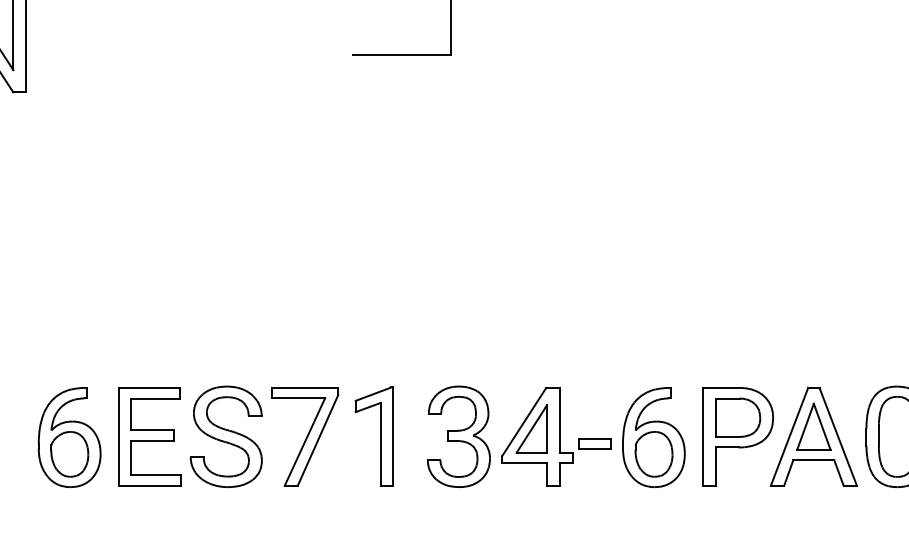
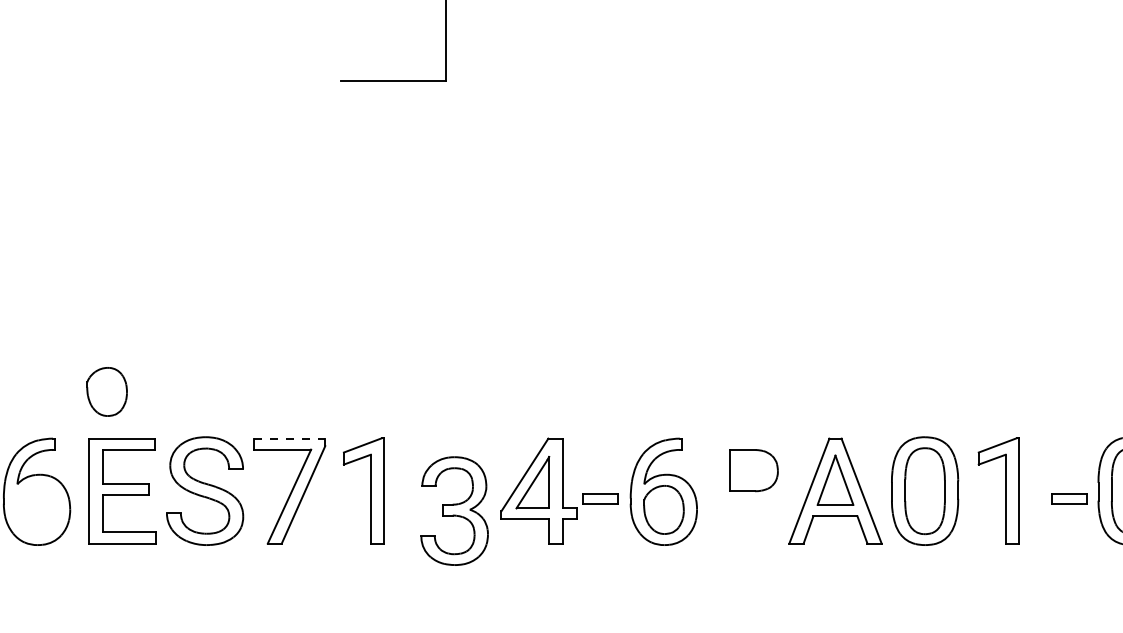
line: (305, 387) -> (290, 438), solid -> dashed
part: (458, 436) -> (454, 510), moved
part: (737, 436) -> (753, 490), removed
part: (69, 453) -> (106, 391), moved

